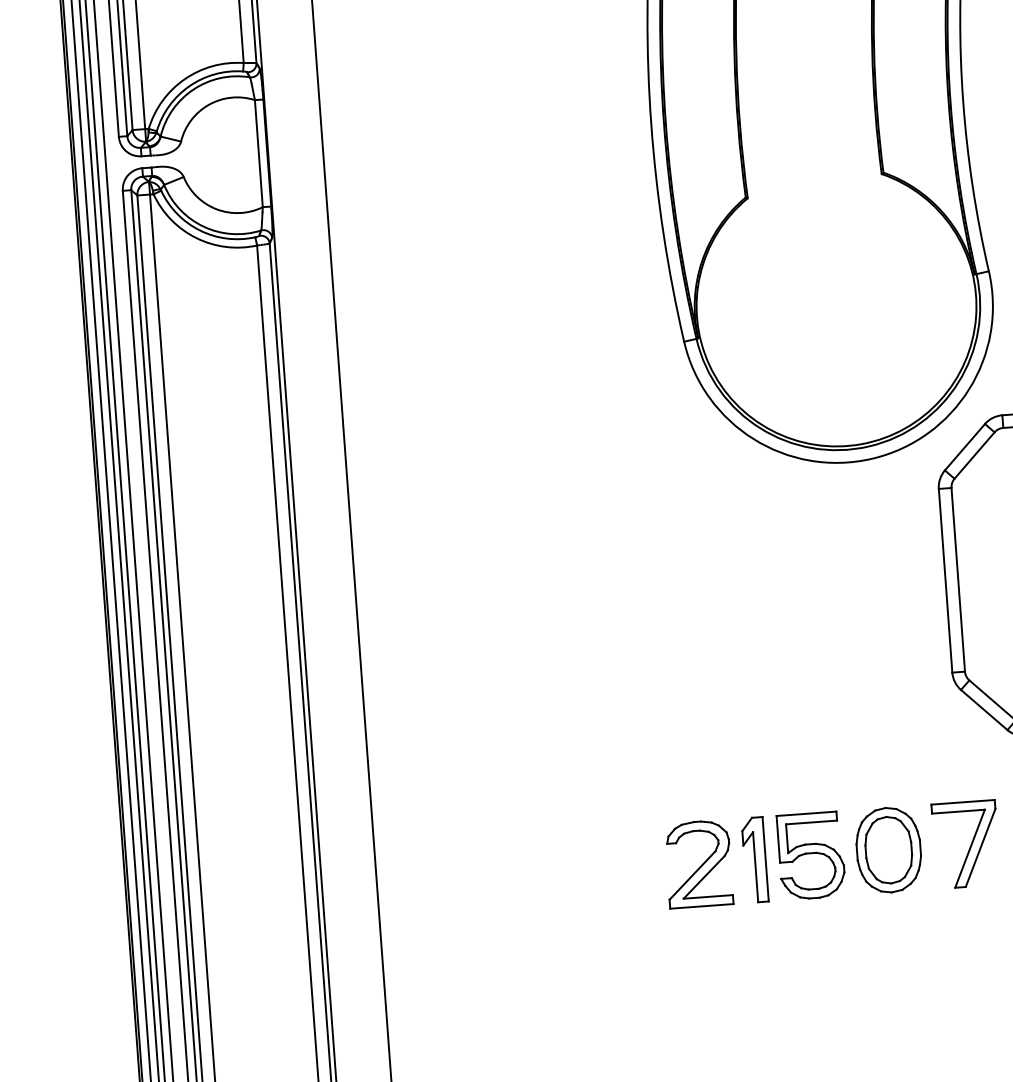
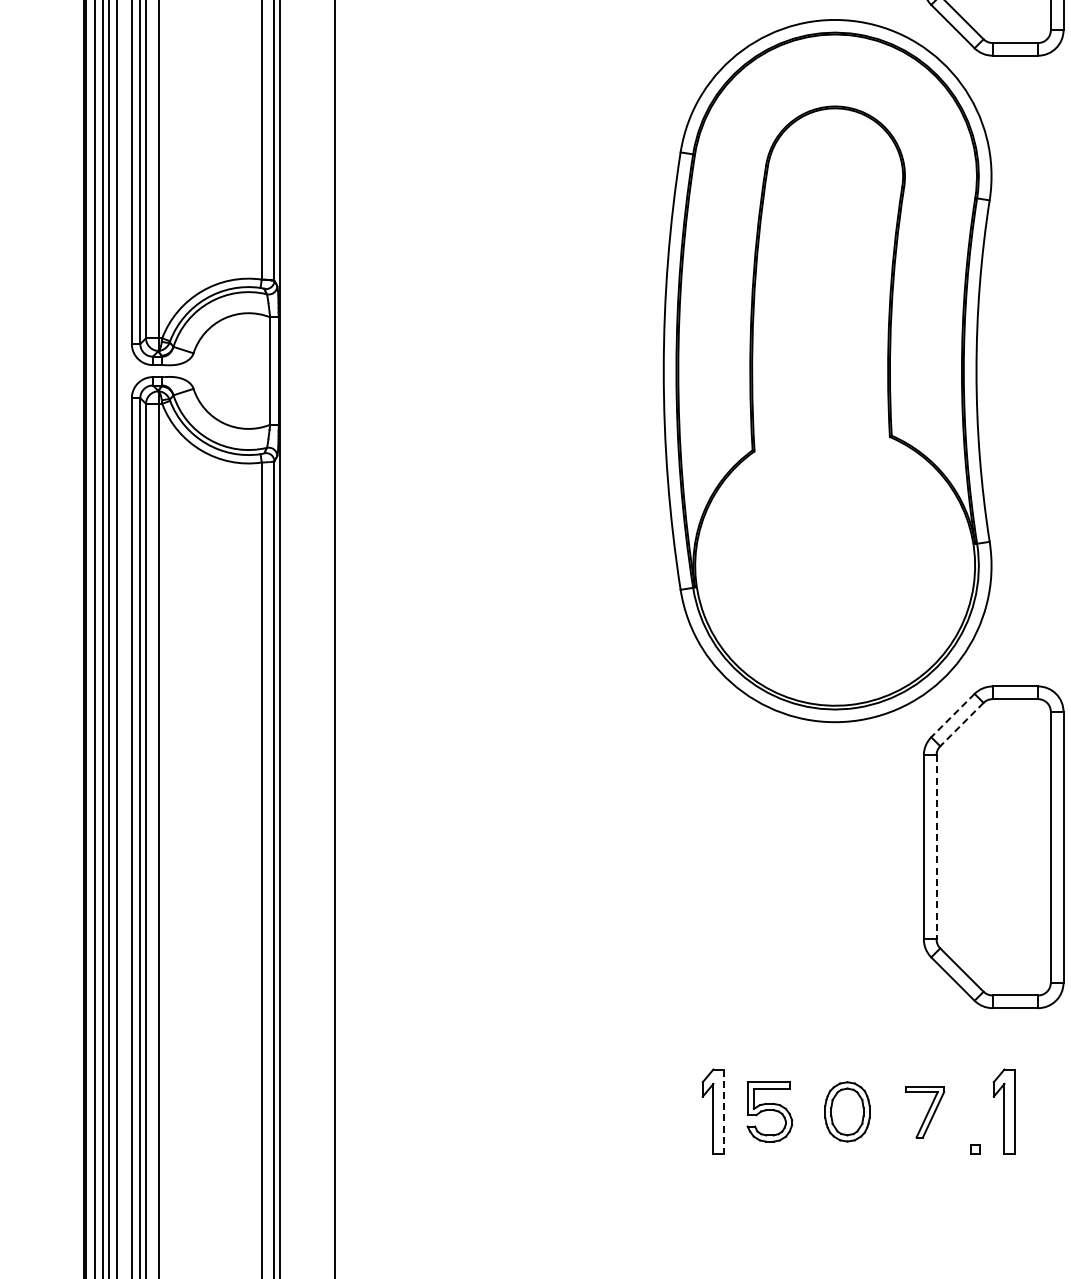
line: (964, 447) -> (952, 715), solid -> dashed
line: (974, 455) -> (961, 724), solid -> dashed
line: (958, 580) -> (936, 847), solid -> dashed
part: (965, 845) -> (924, 1112), size x0.6
part: (888, 849) -> (847, 1111), size x0.7
part: (811, 856) -> (769, 1112), size x0.7
line: (766, 859) -> (724, 1112), solid -> dashed
part: (698, 863) -> (656, 1111), removed

